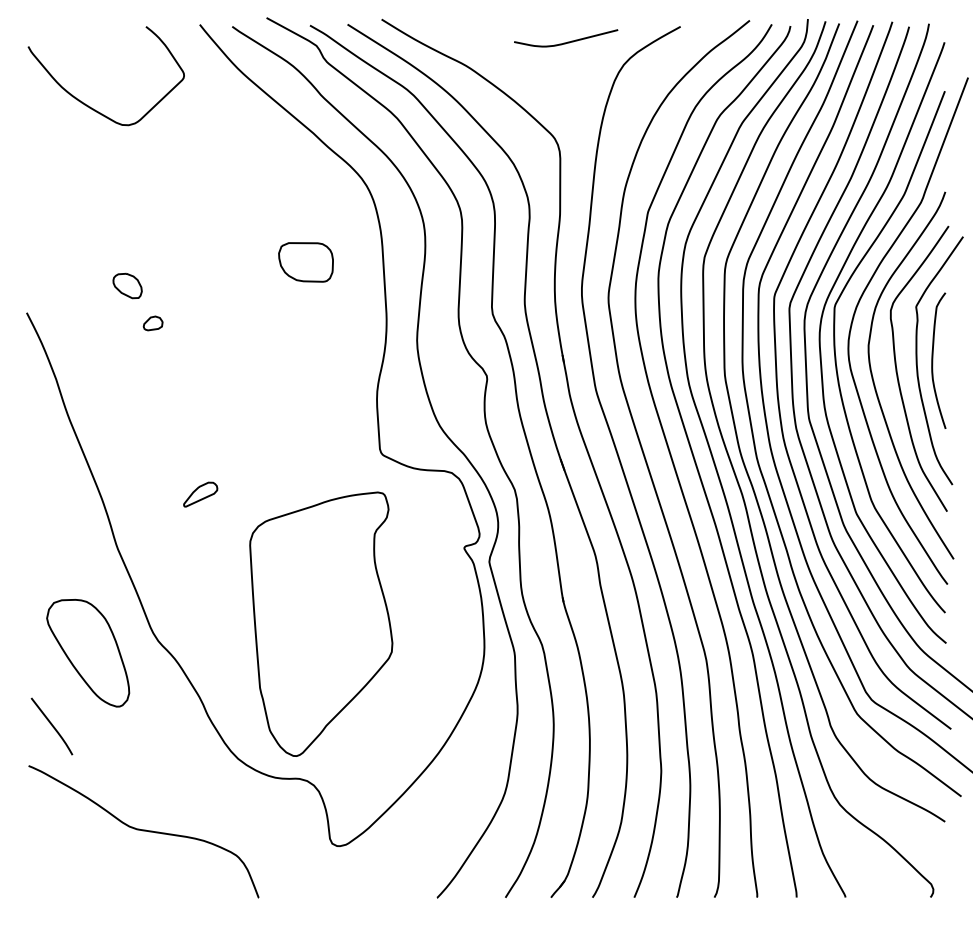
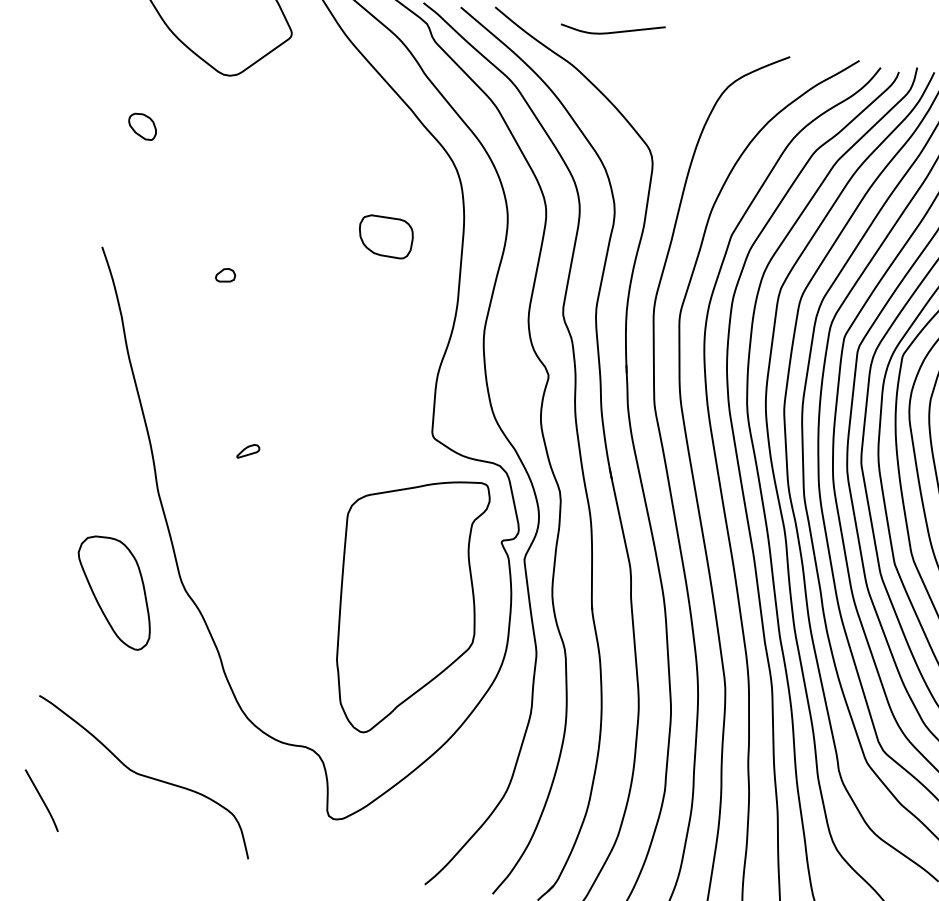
curve: (567, 41) -> (613, 31), moved
part: (127, 285) -> (142, 126), moved
part: (200, 494) -> (248, 451), size x0.62
part: (321, 623) -> (406, 604), moved
curve: (51, 725) -> (41, 799), moved

